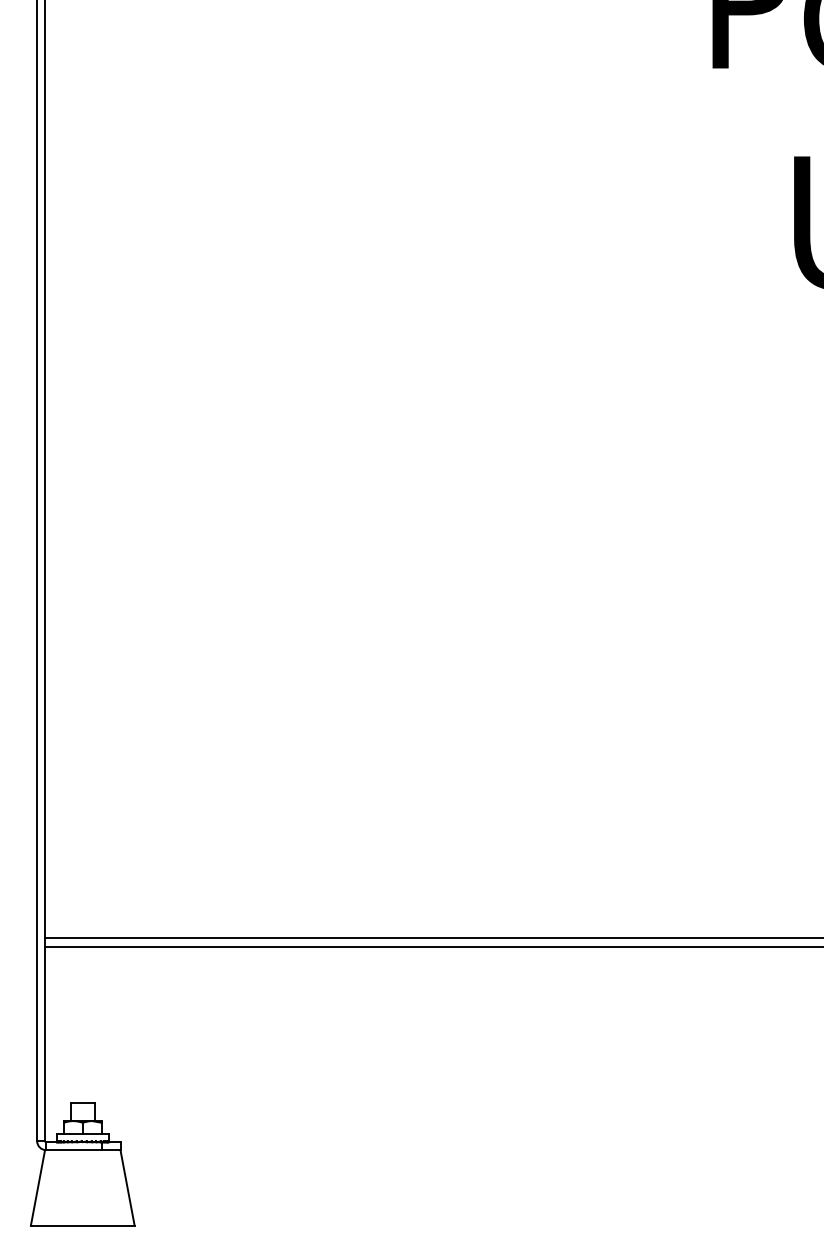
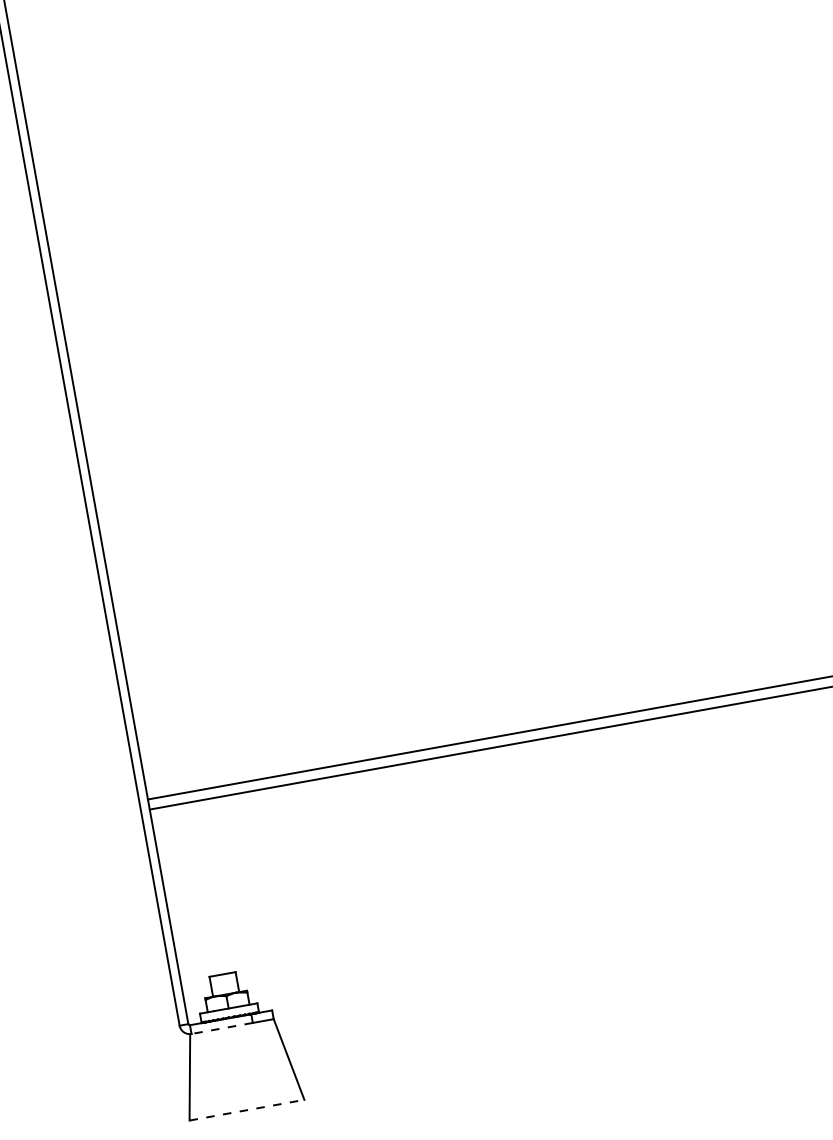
line: (73, 1150) -> (221, 1028), solid -> dashed
line: (82, 1225) -> (246, 1110), solid -> dashed

